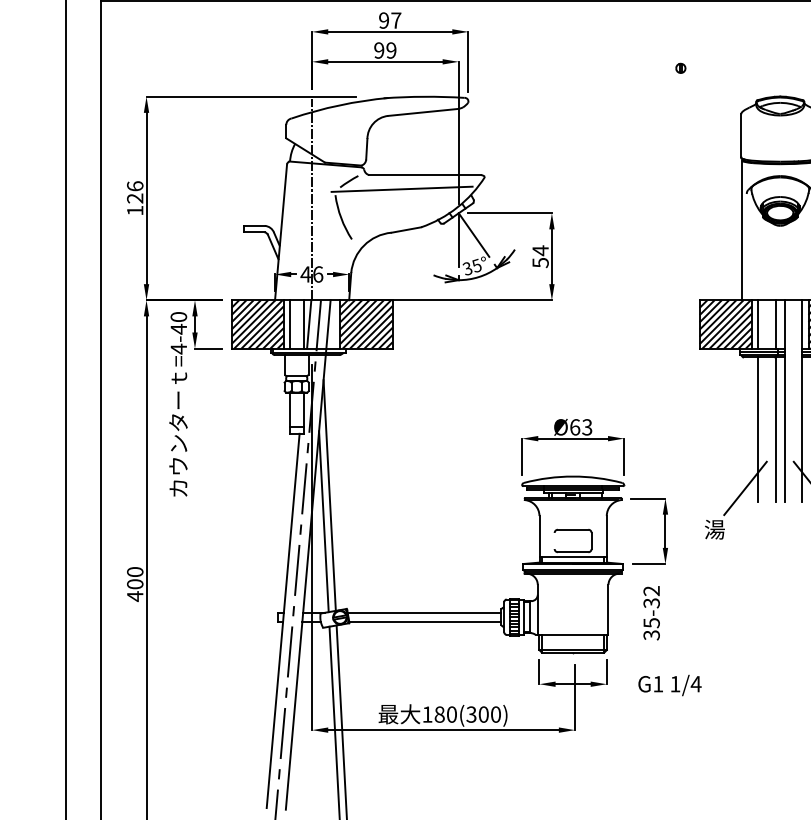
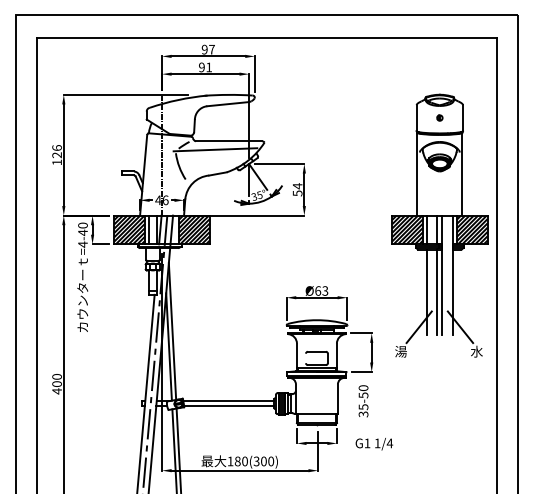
text: (392, 50) -> (209, 67), 99 -> 91
part: (680, 67) -> (439, 117), moved
text: (651, 596) -> (363, 391), 35-32 -> 35-50

